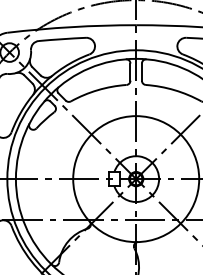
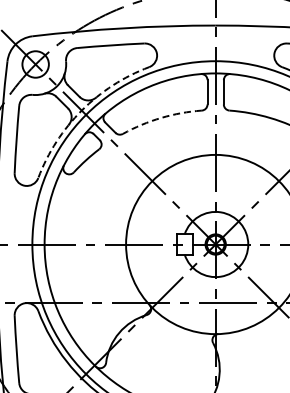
arc: (41, 84) -> (81, 110), solid -> dashed
arc: (98, 90) -> (161, 118), solid -> dashed

